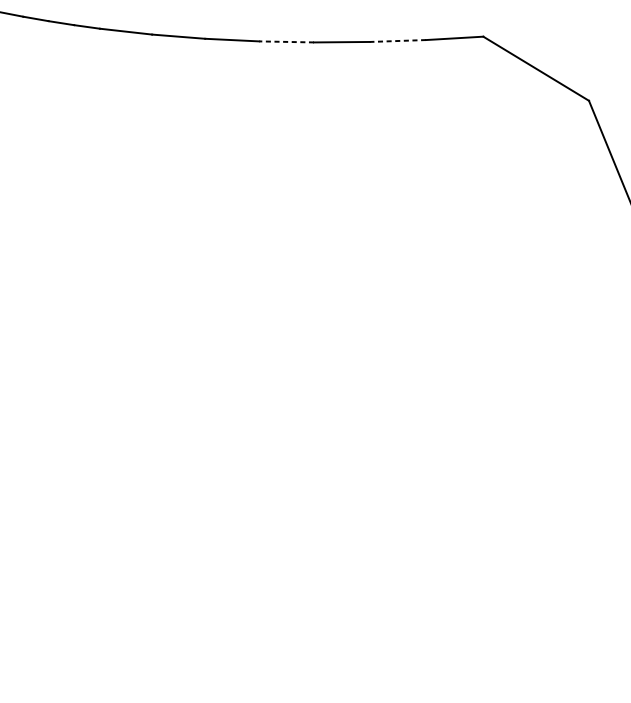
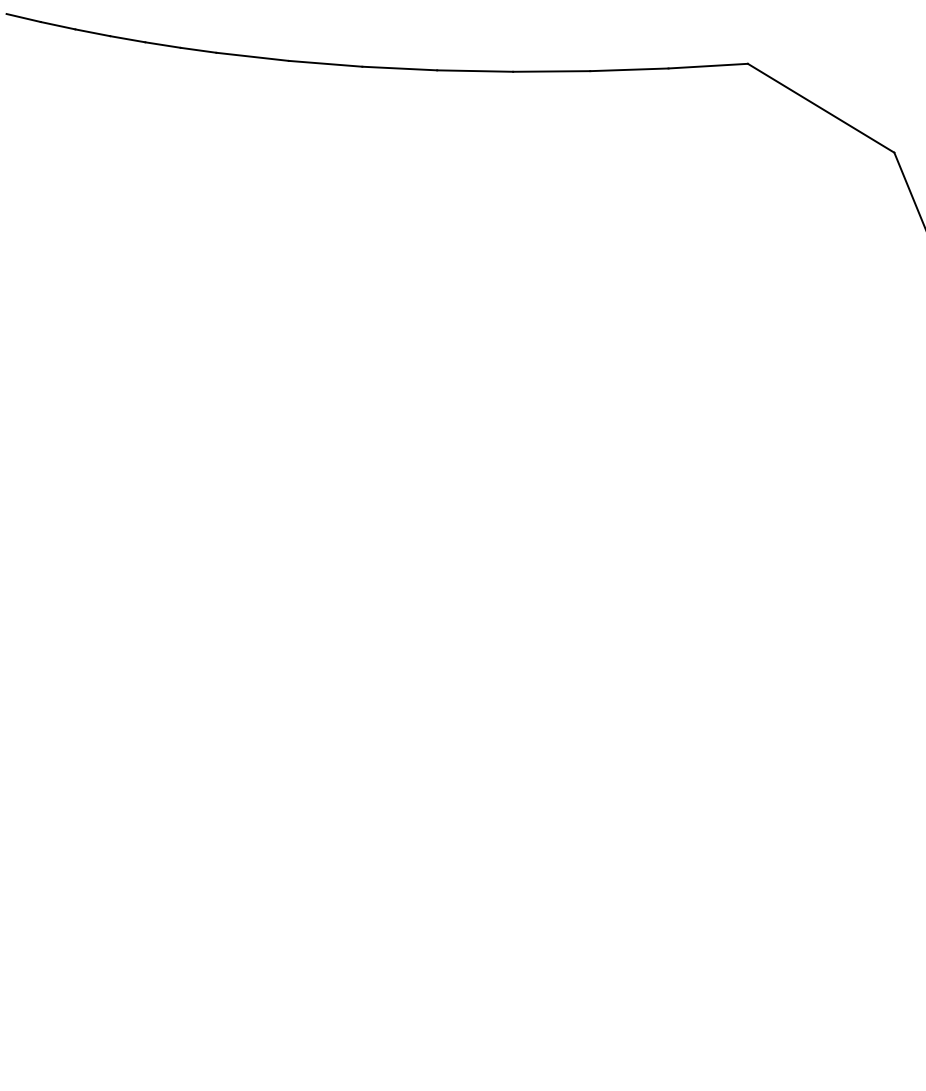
line: (397, 40) -> (628, 69), dashed -> solid
line: (286, 42) -> (475, 71), dashed -> solid

